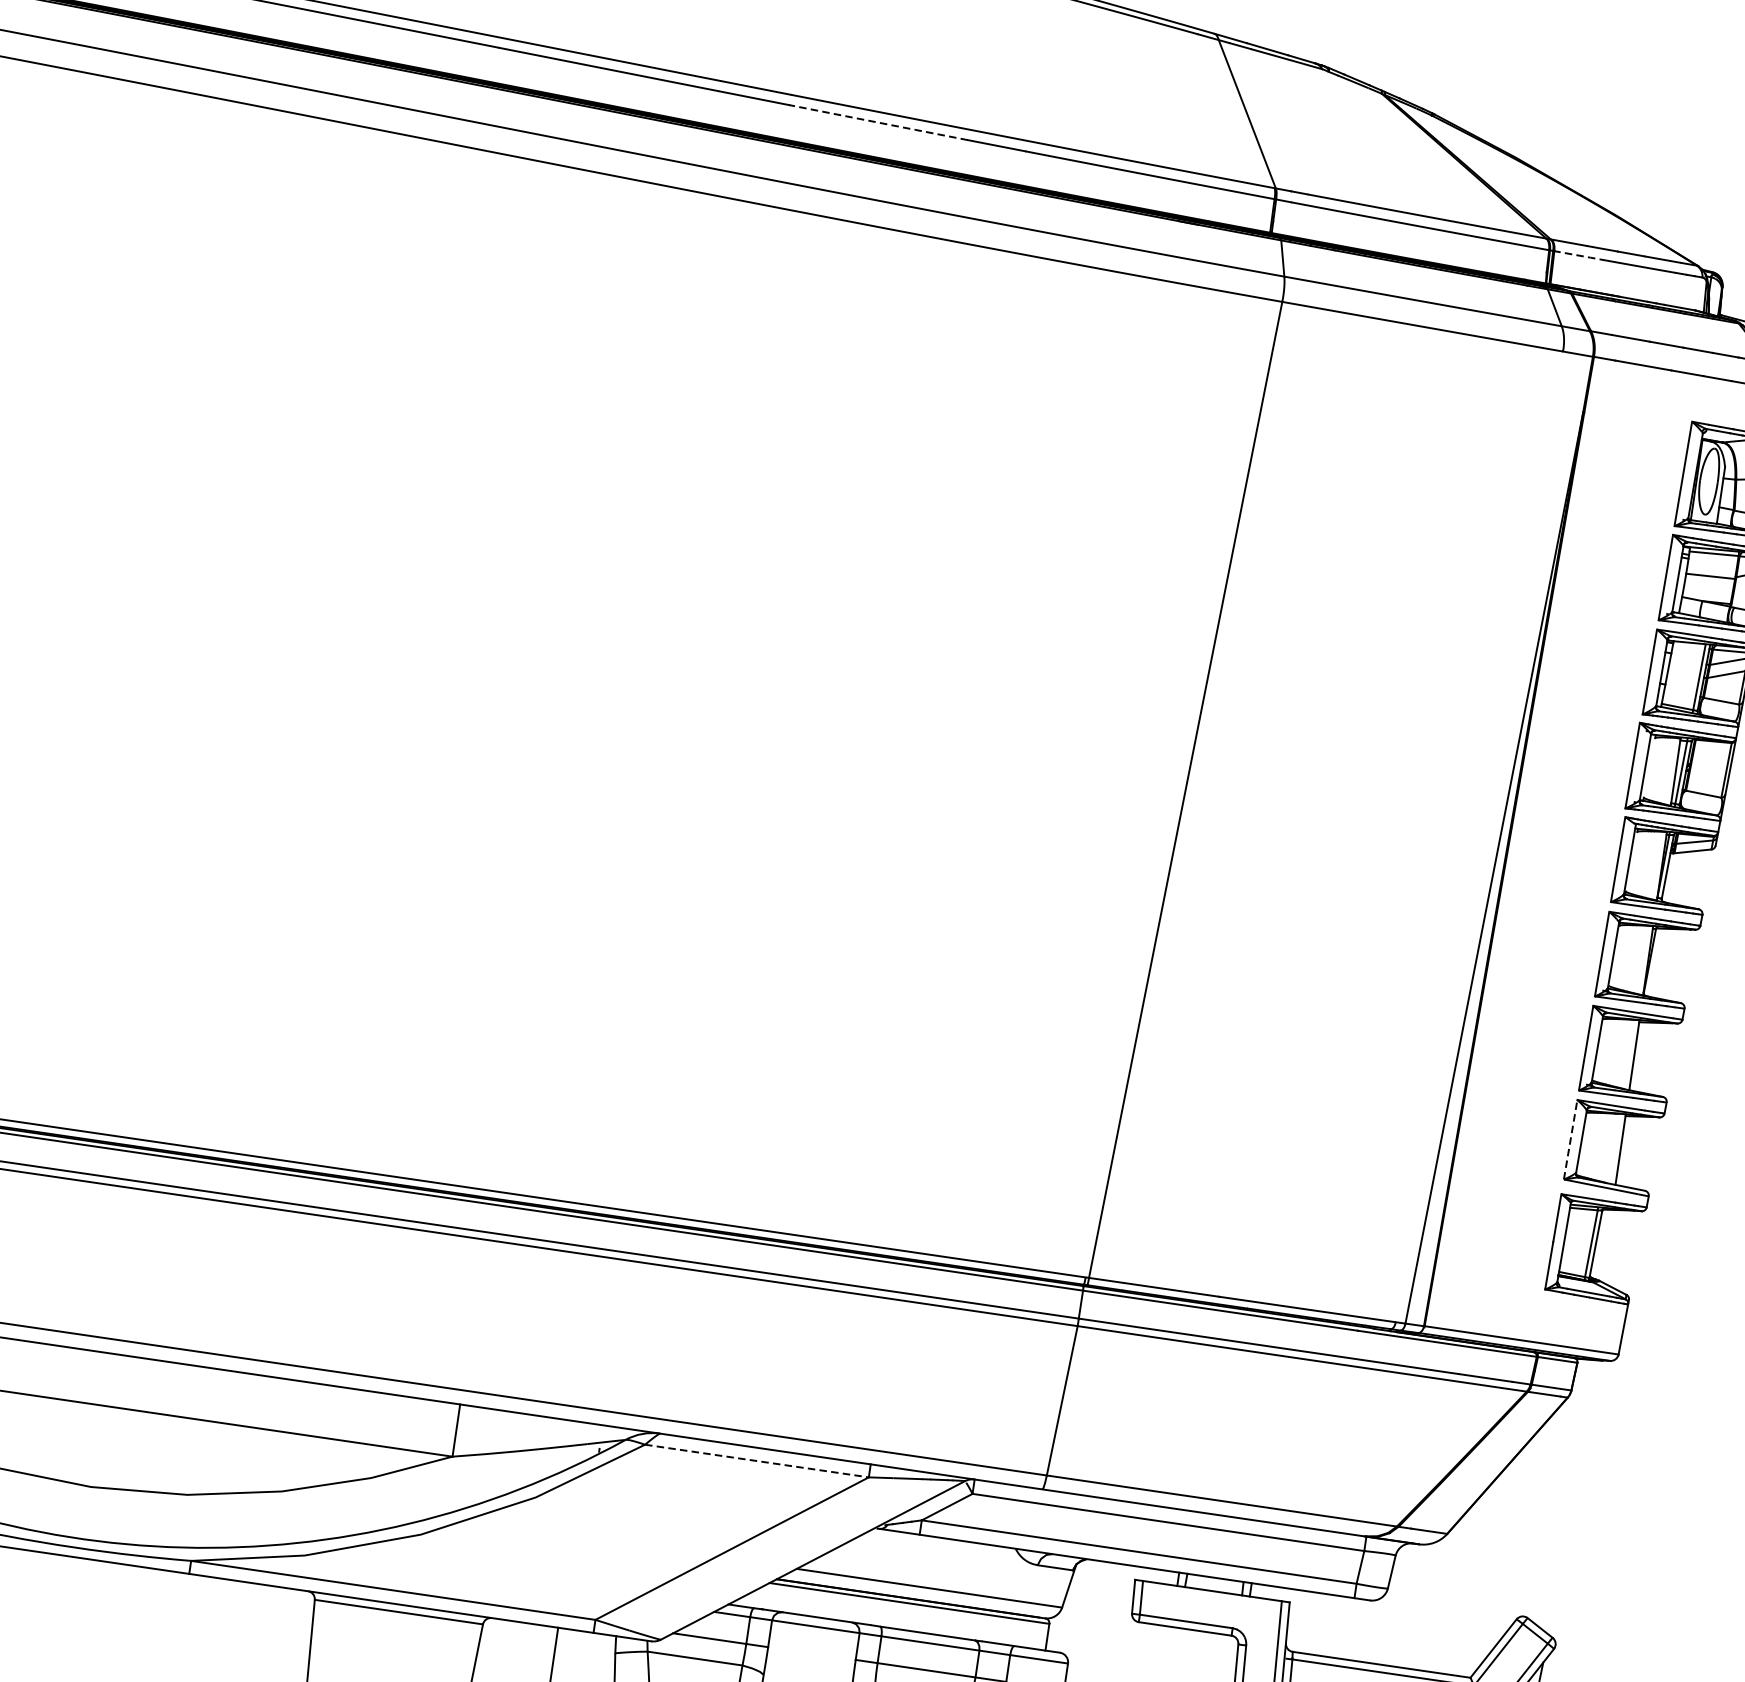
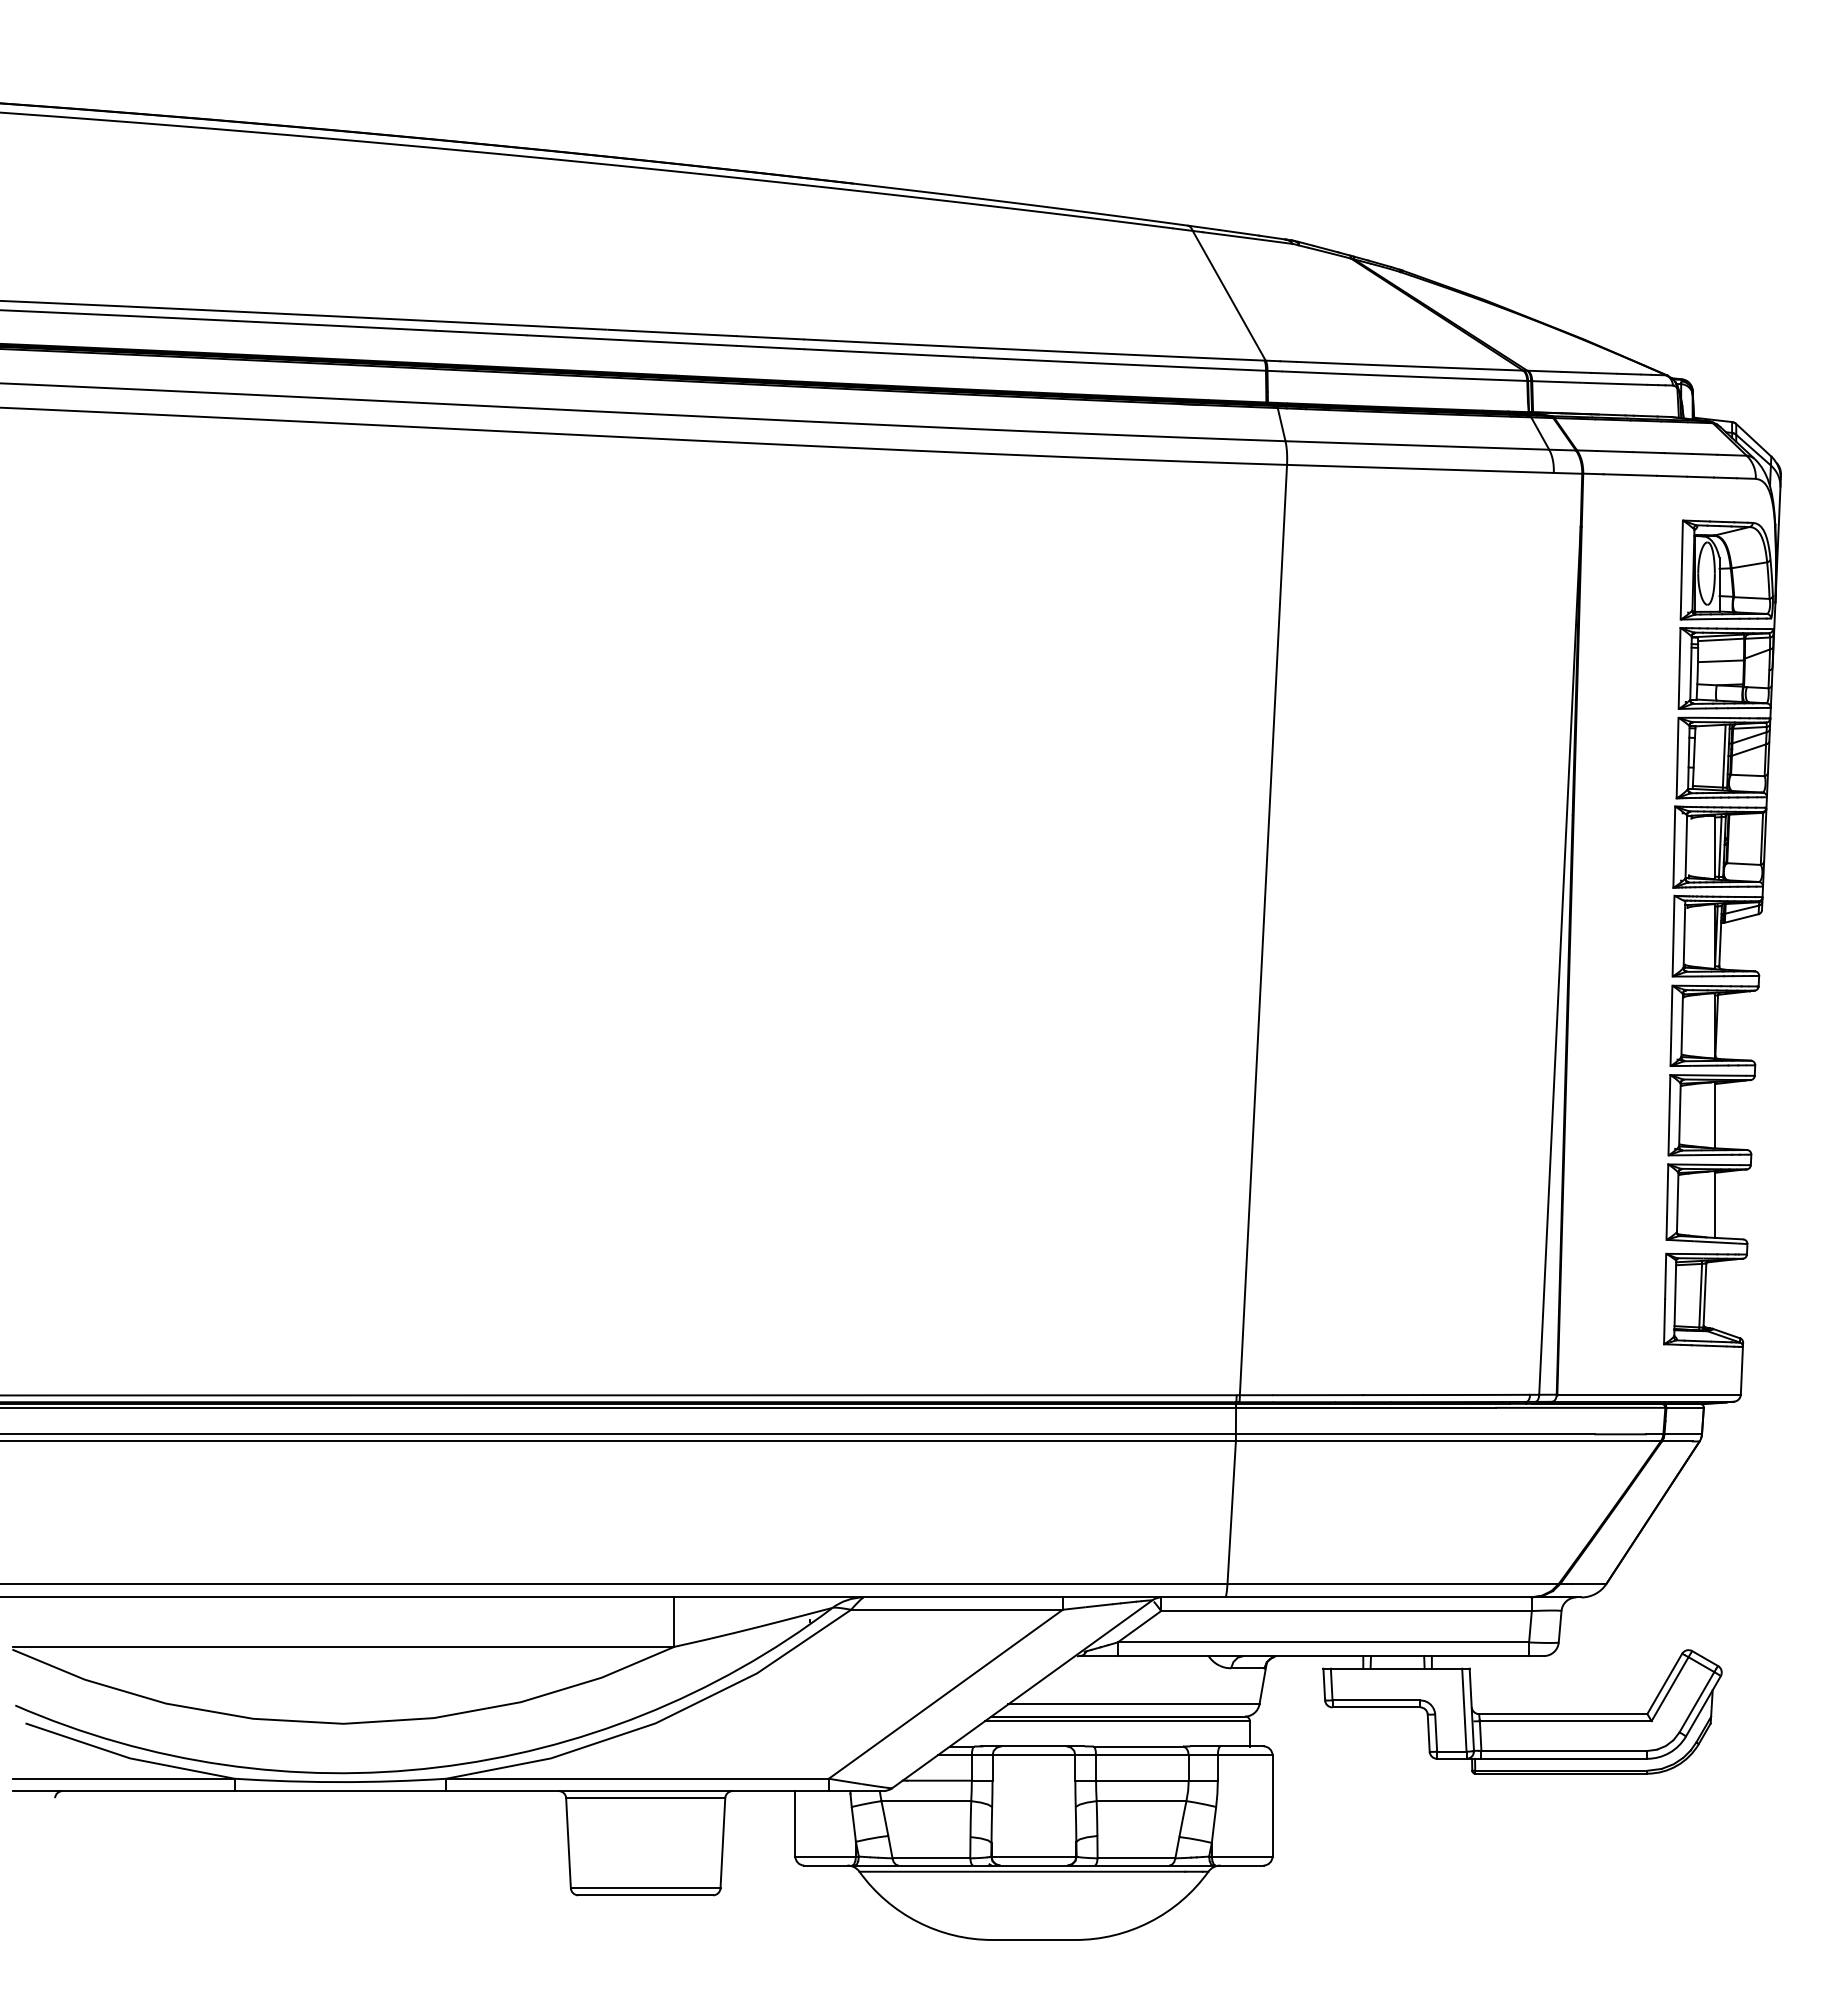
line: (878, 122) -> (888, 353), dashed -> solid
line: (1579, 255) -> (1556, 381), dashed -> solid
line: (1570, 1140) -> (1667, 1202), dashed -> solid
line: (756, 1460) -> (956, 1609), dashed -> solid

